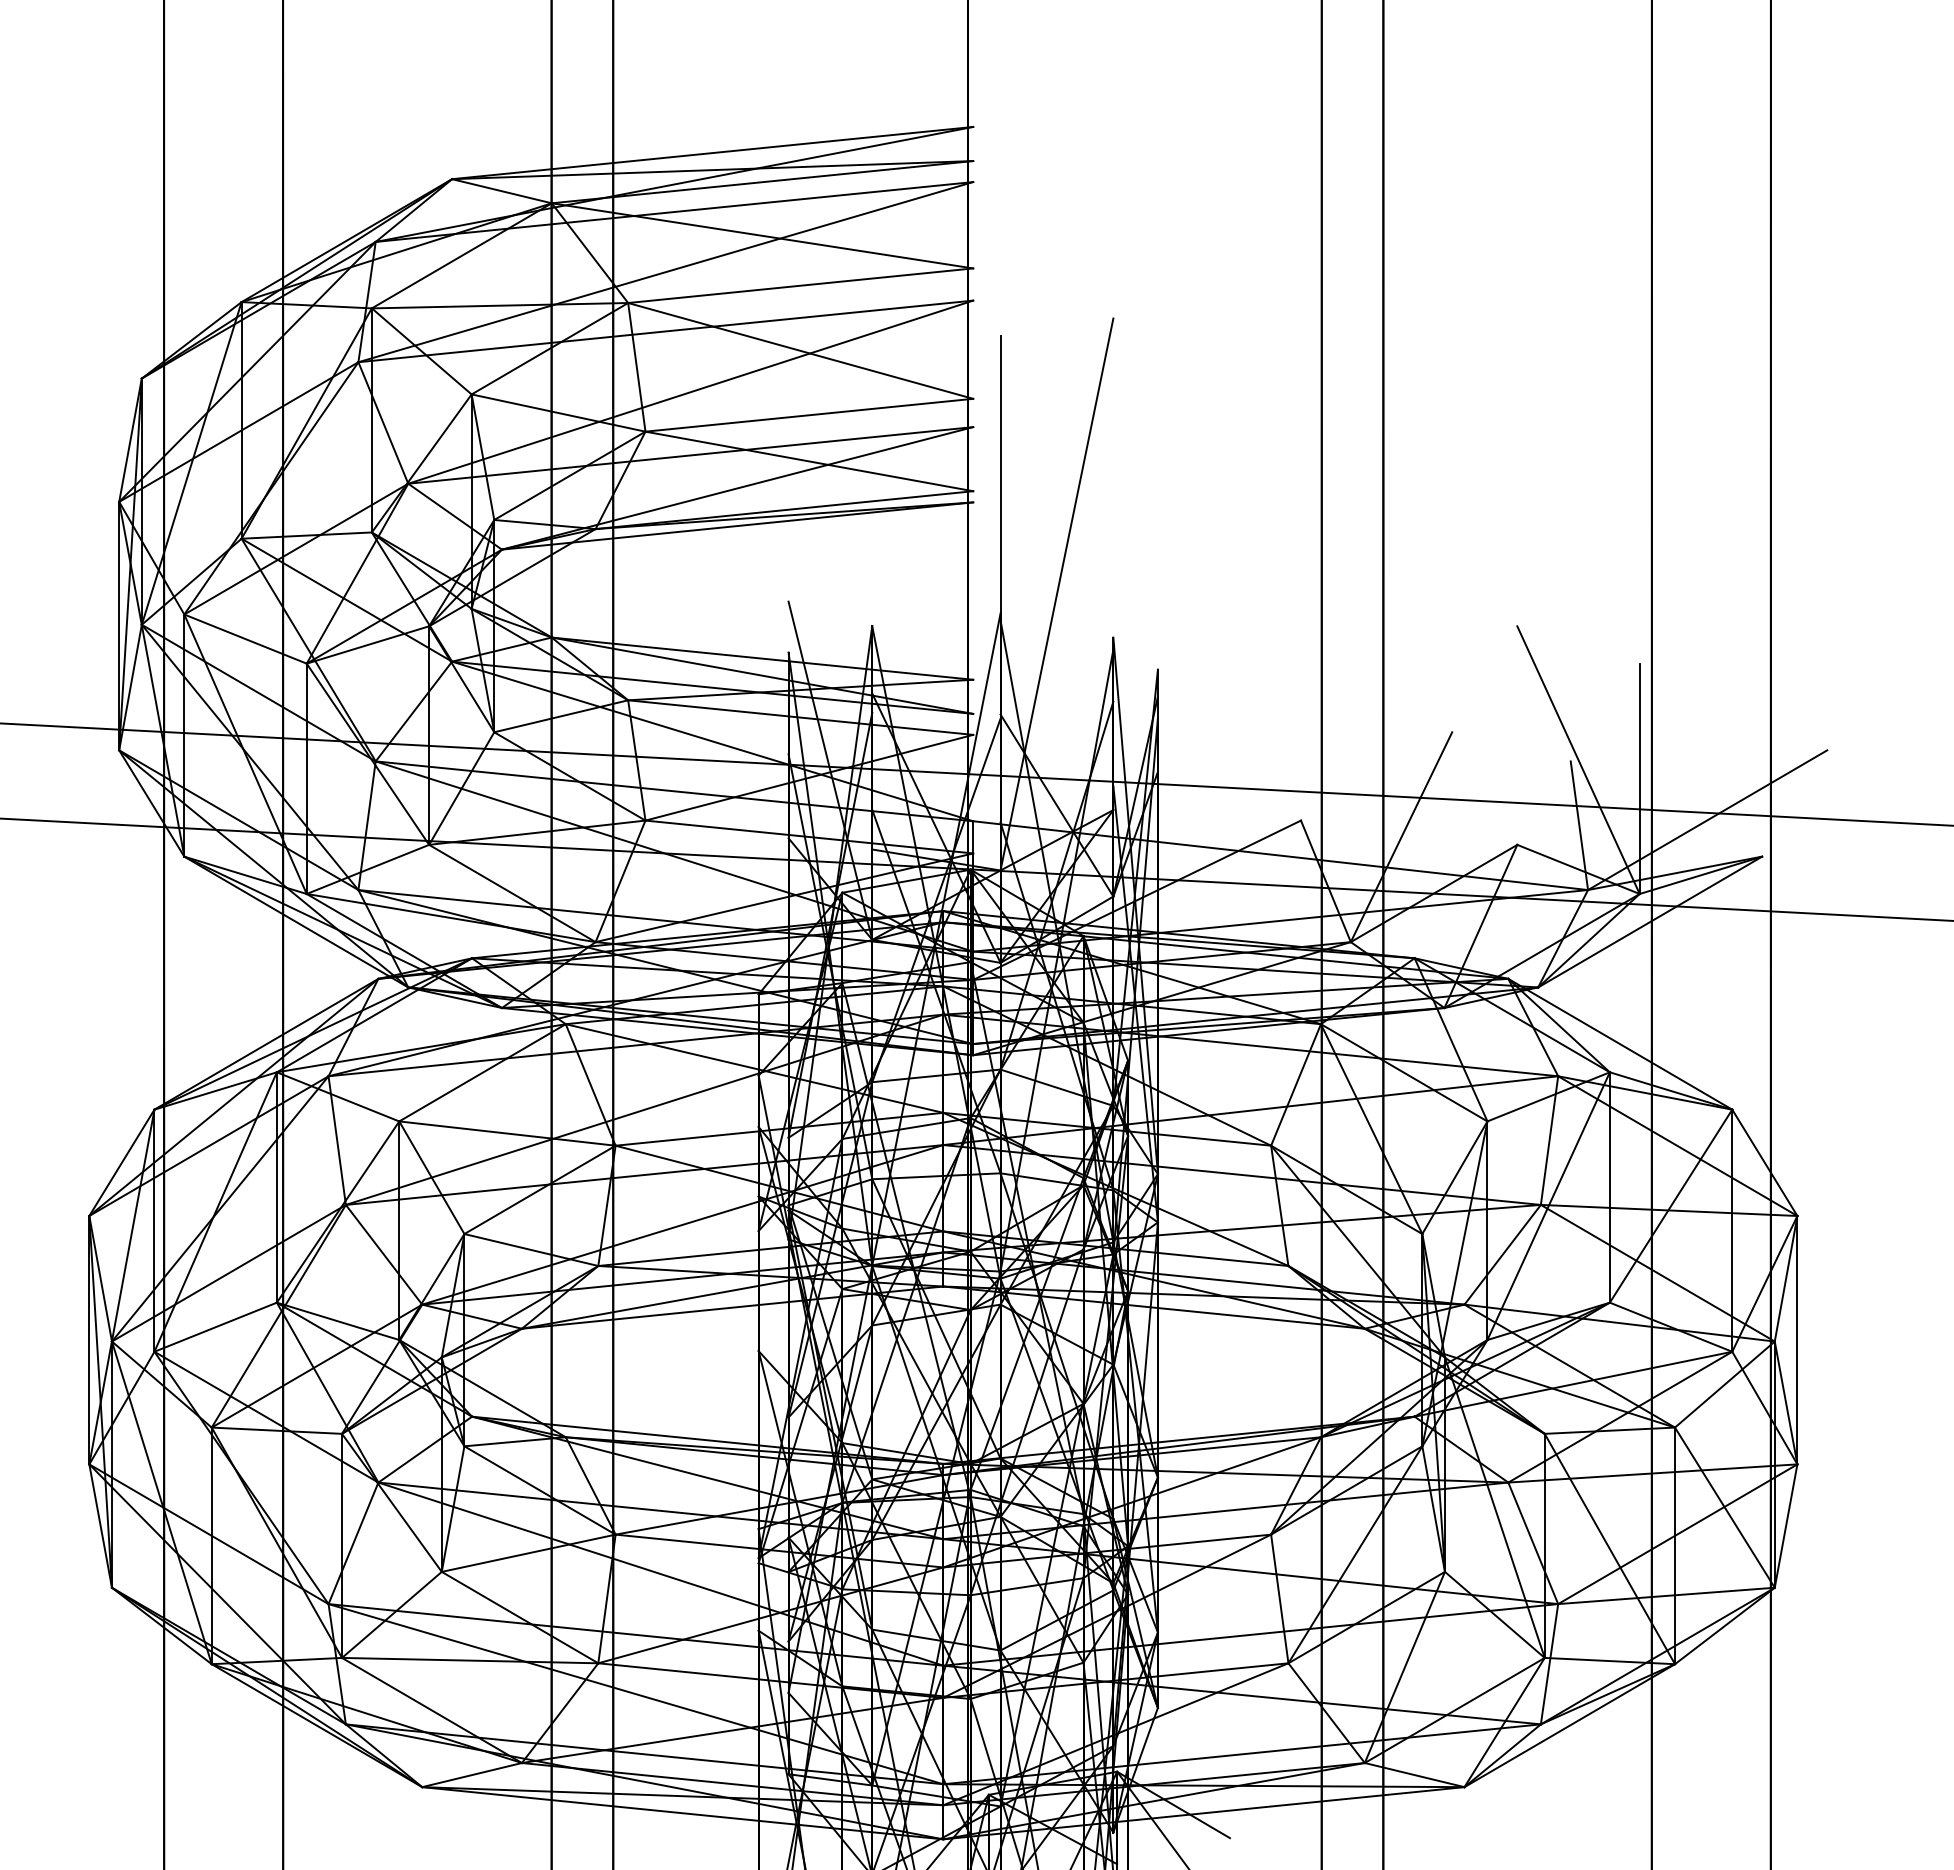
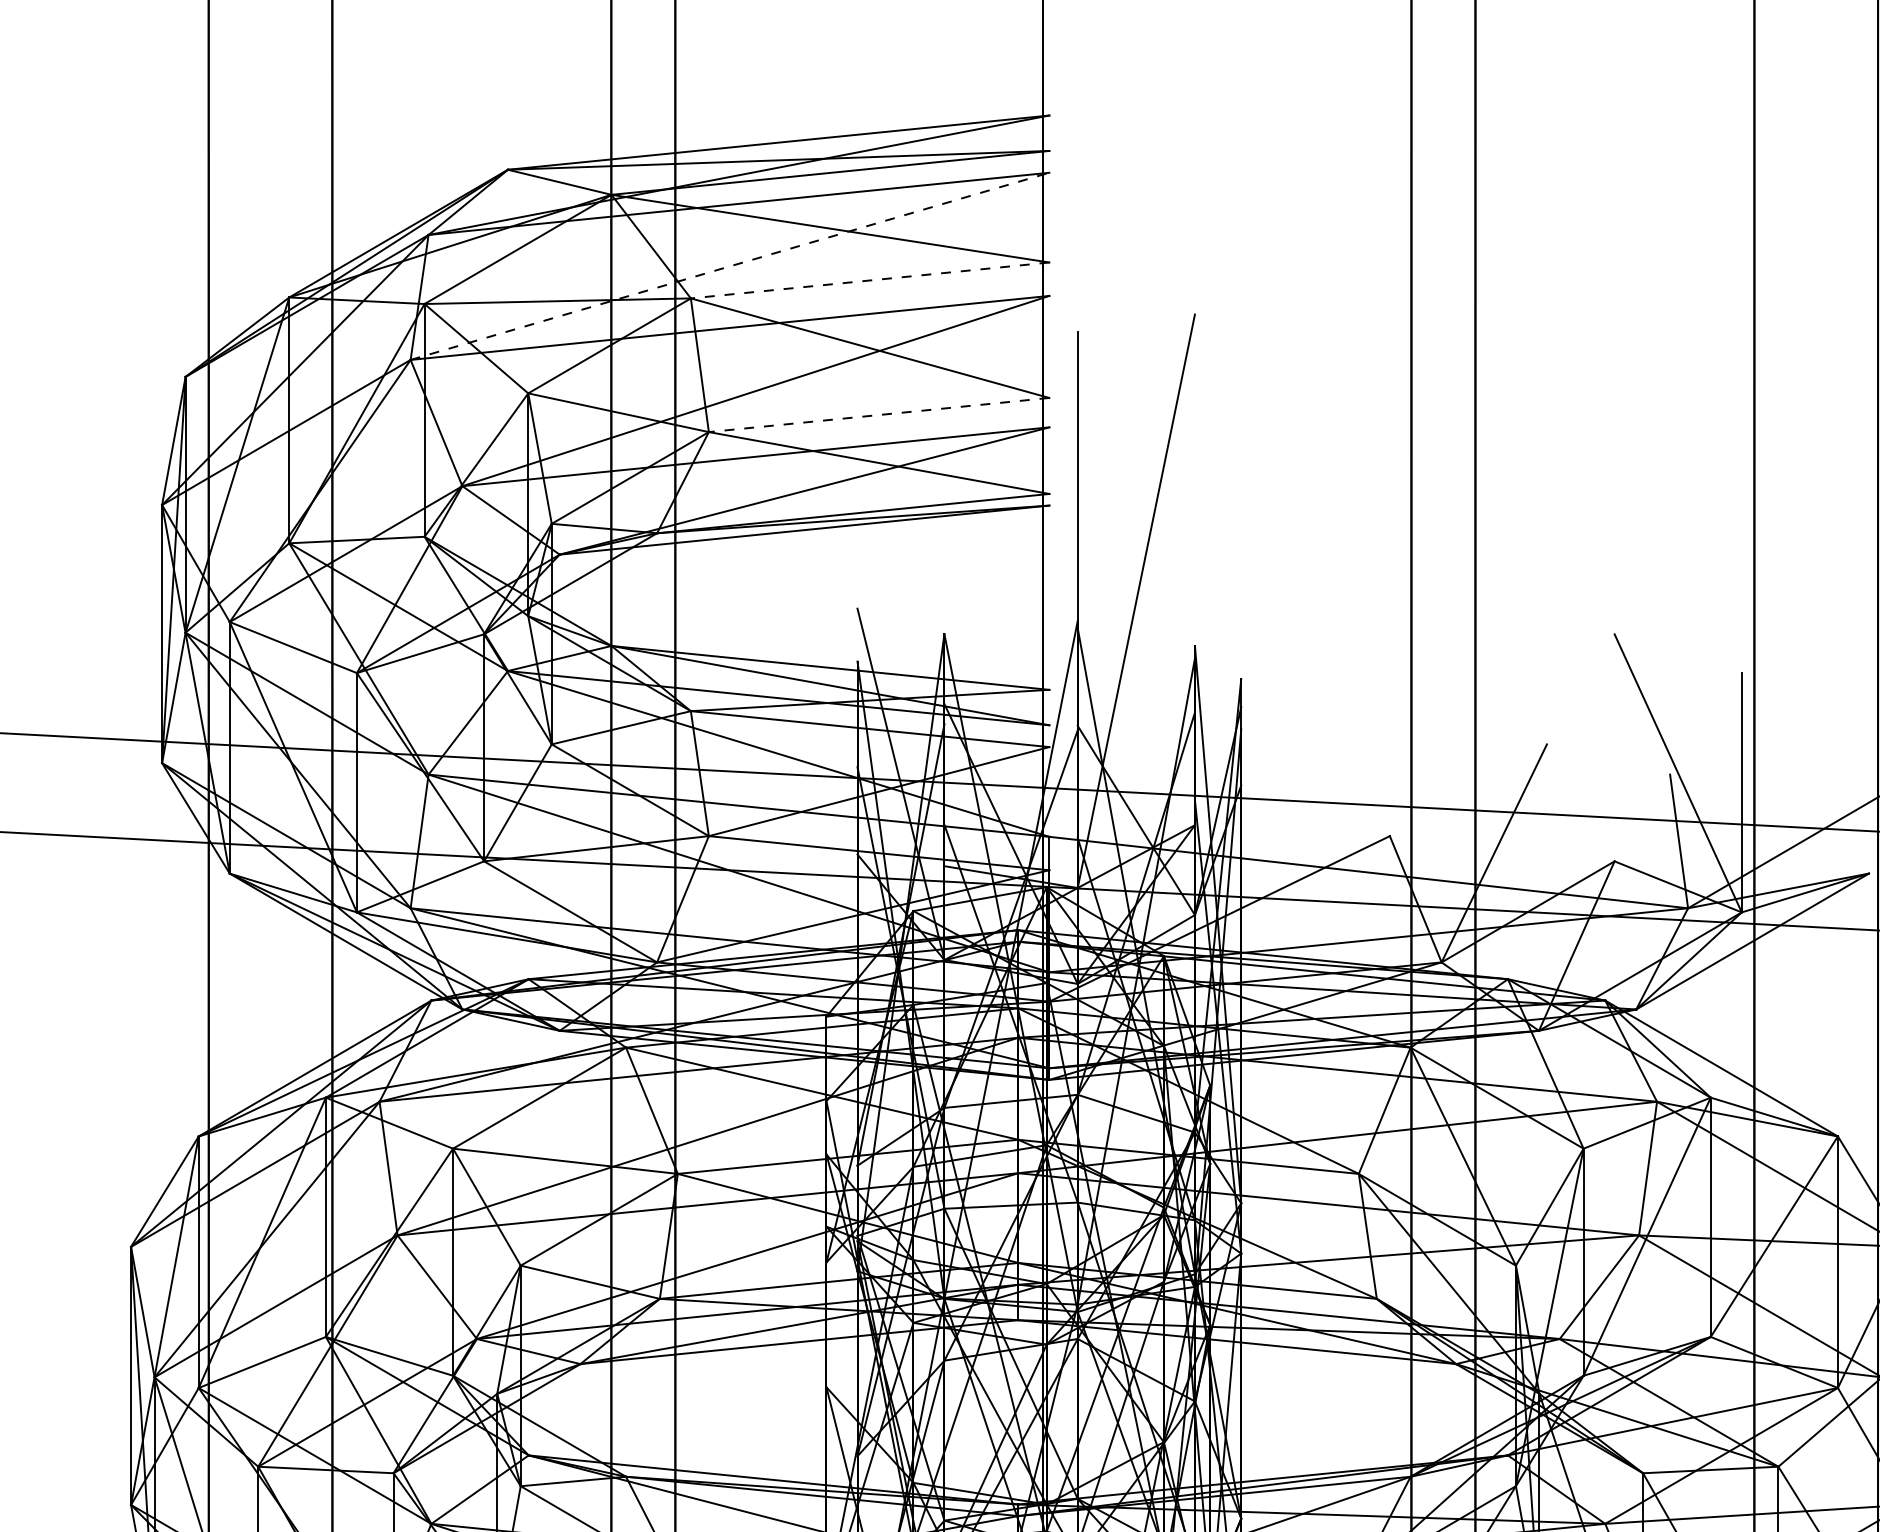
line: (666, 272) -> (730, 266), solid -> dashed
line: (800, 285) -> (869, 280), solid -> dashed
line: (809, 415) -> (879, 415), solid -> dashed

